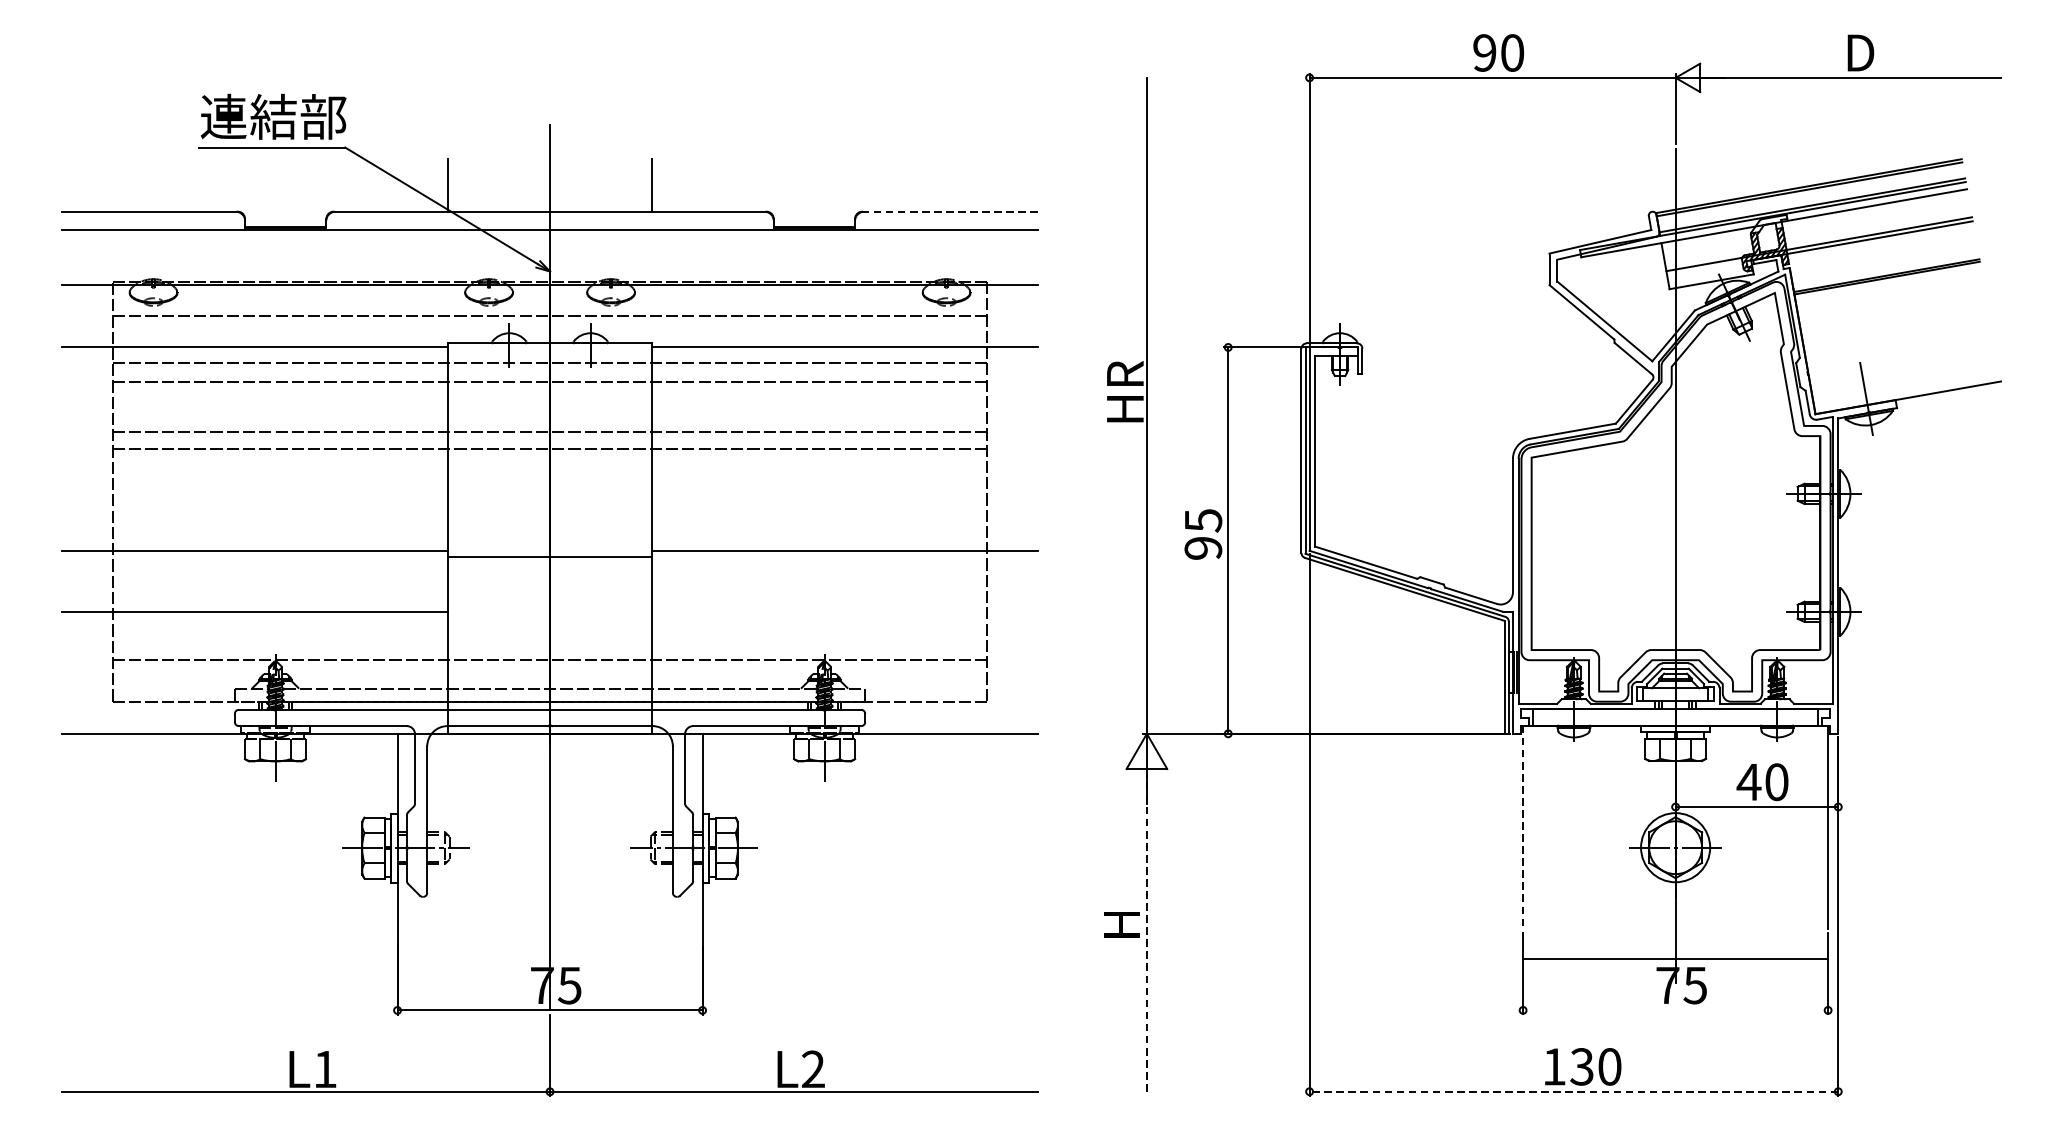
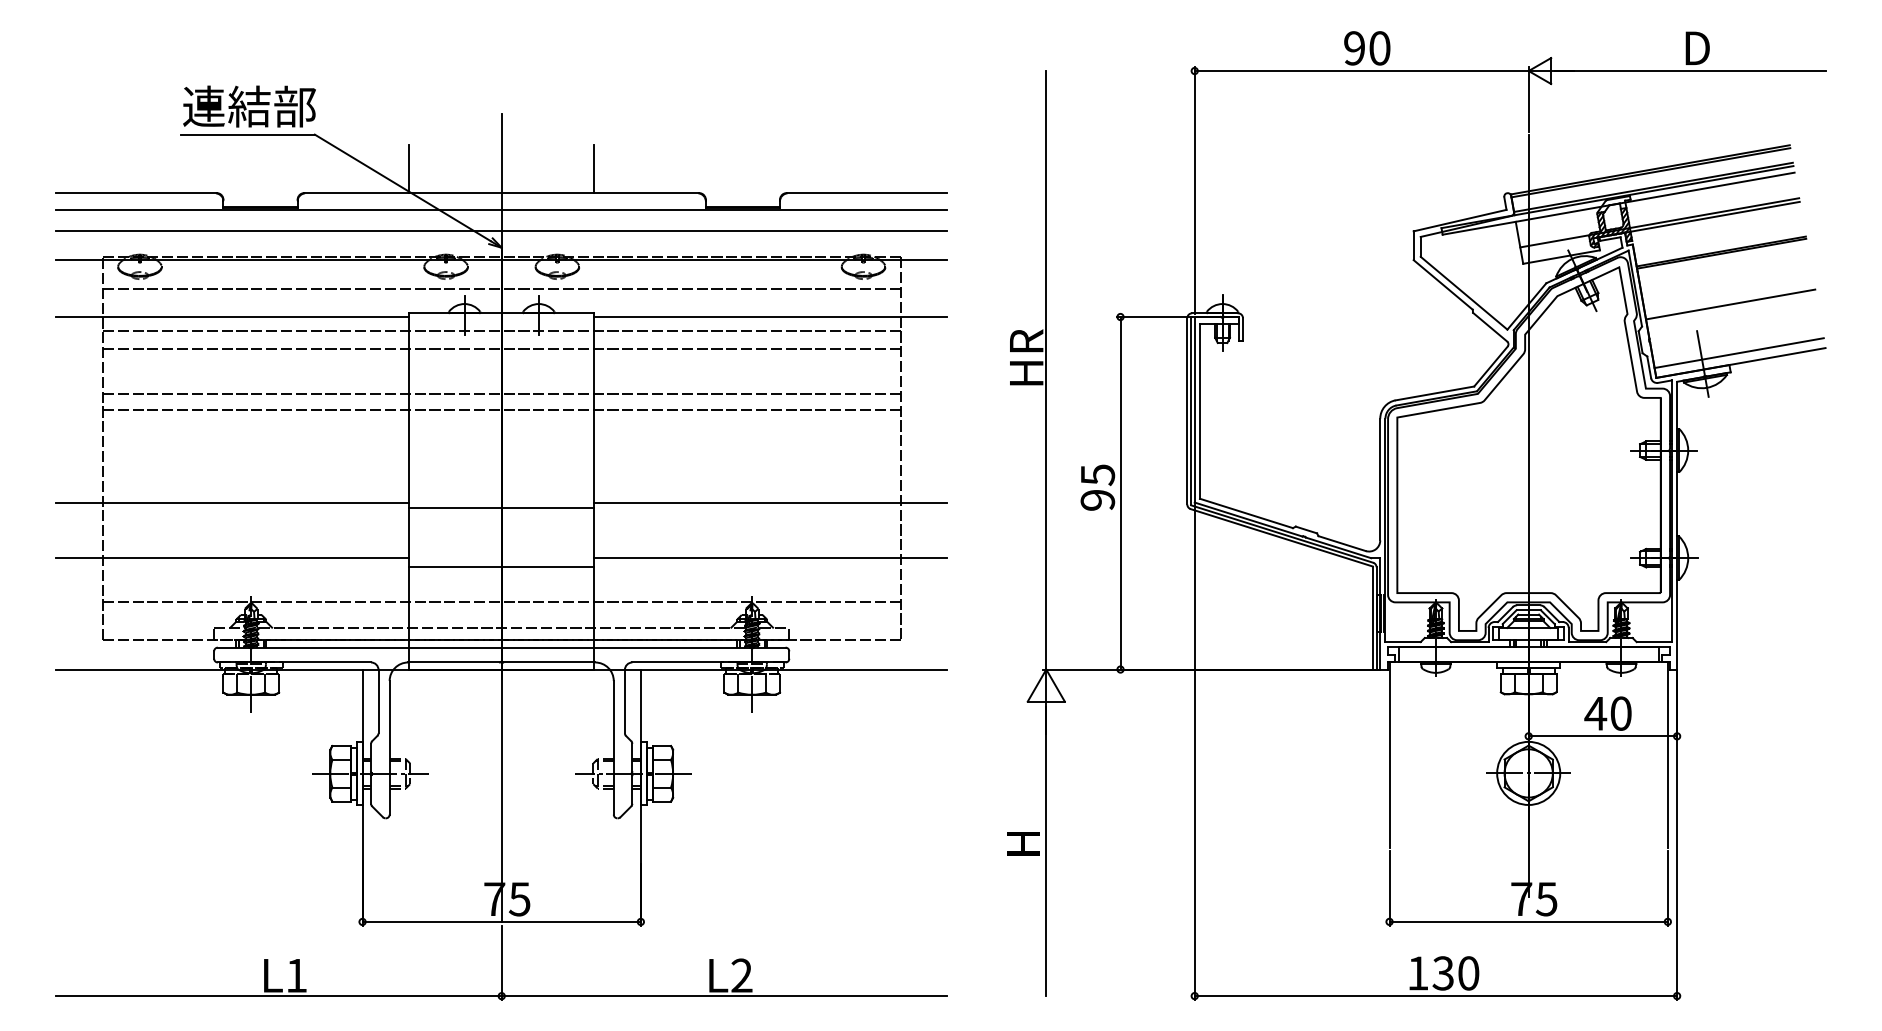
line: (949, 212) -> (866, 193), dashed -> solid
line: (549, 253) -> (501, 231), added
line: (1896, 333) -> (1730, 304), added
line: (1905, 387) -> (1738, 353), added
line: (844, 612) -> (770, 558), added
line: (549, 620) -> (501, 566), added
line: (1523, 826) -> (1389, 754), dashed -> solid
line: (1147, 933) -> (1046, 851), dashed -> solid
line: (1675, 958) -> (1528, 921), moved
line: (1573, 1092) -> (1435, 996), dashed -> solid

